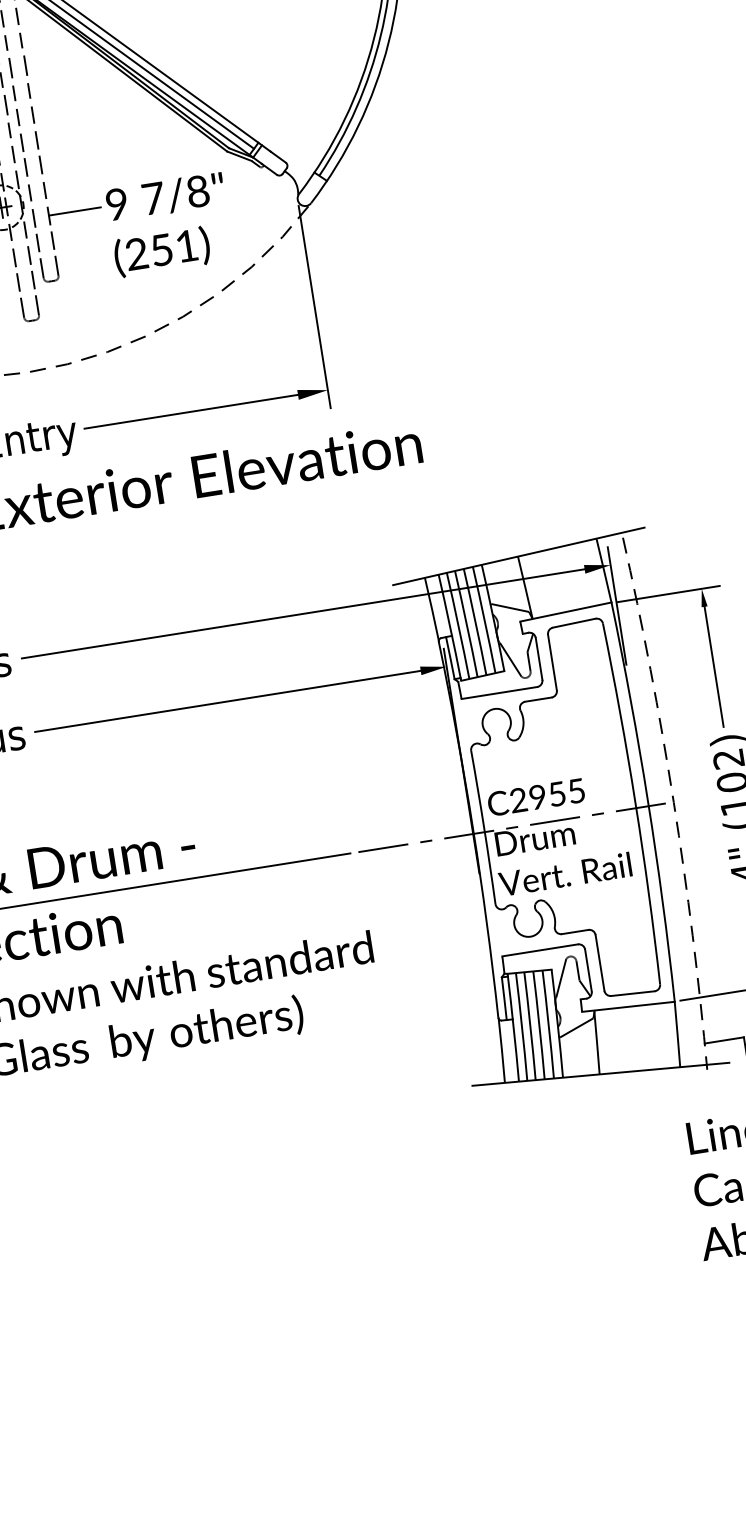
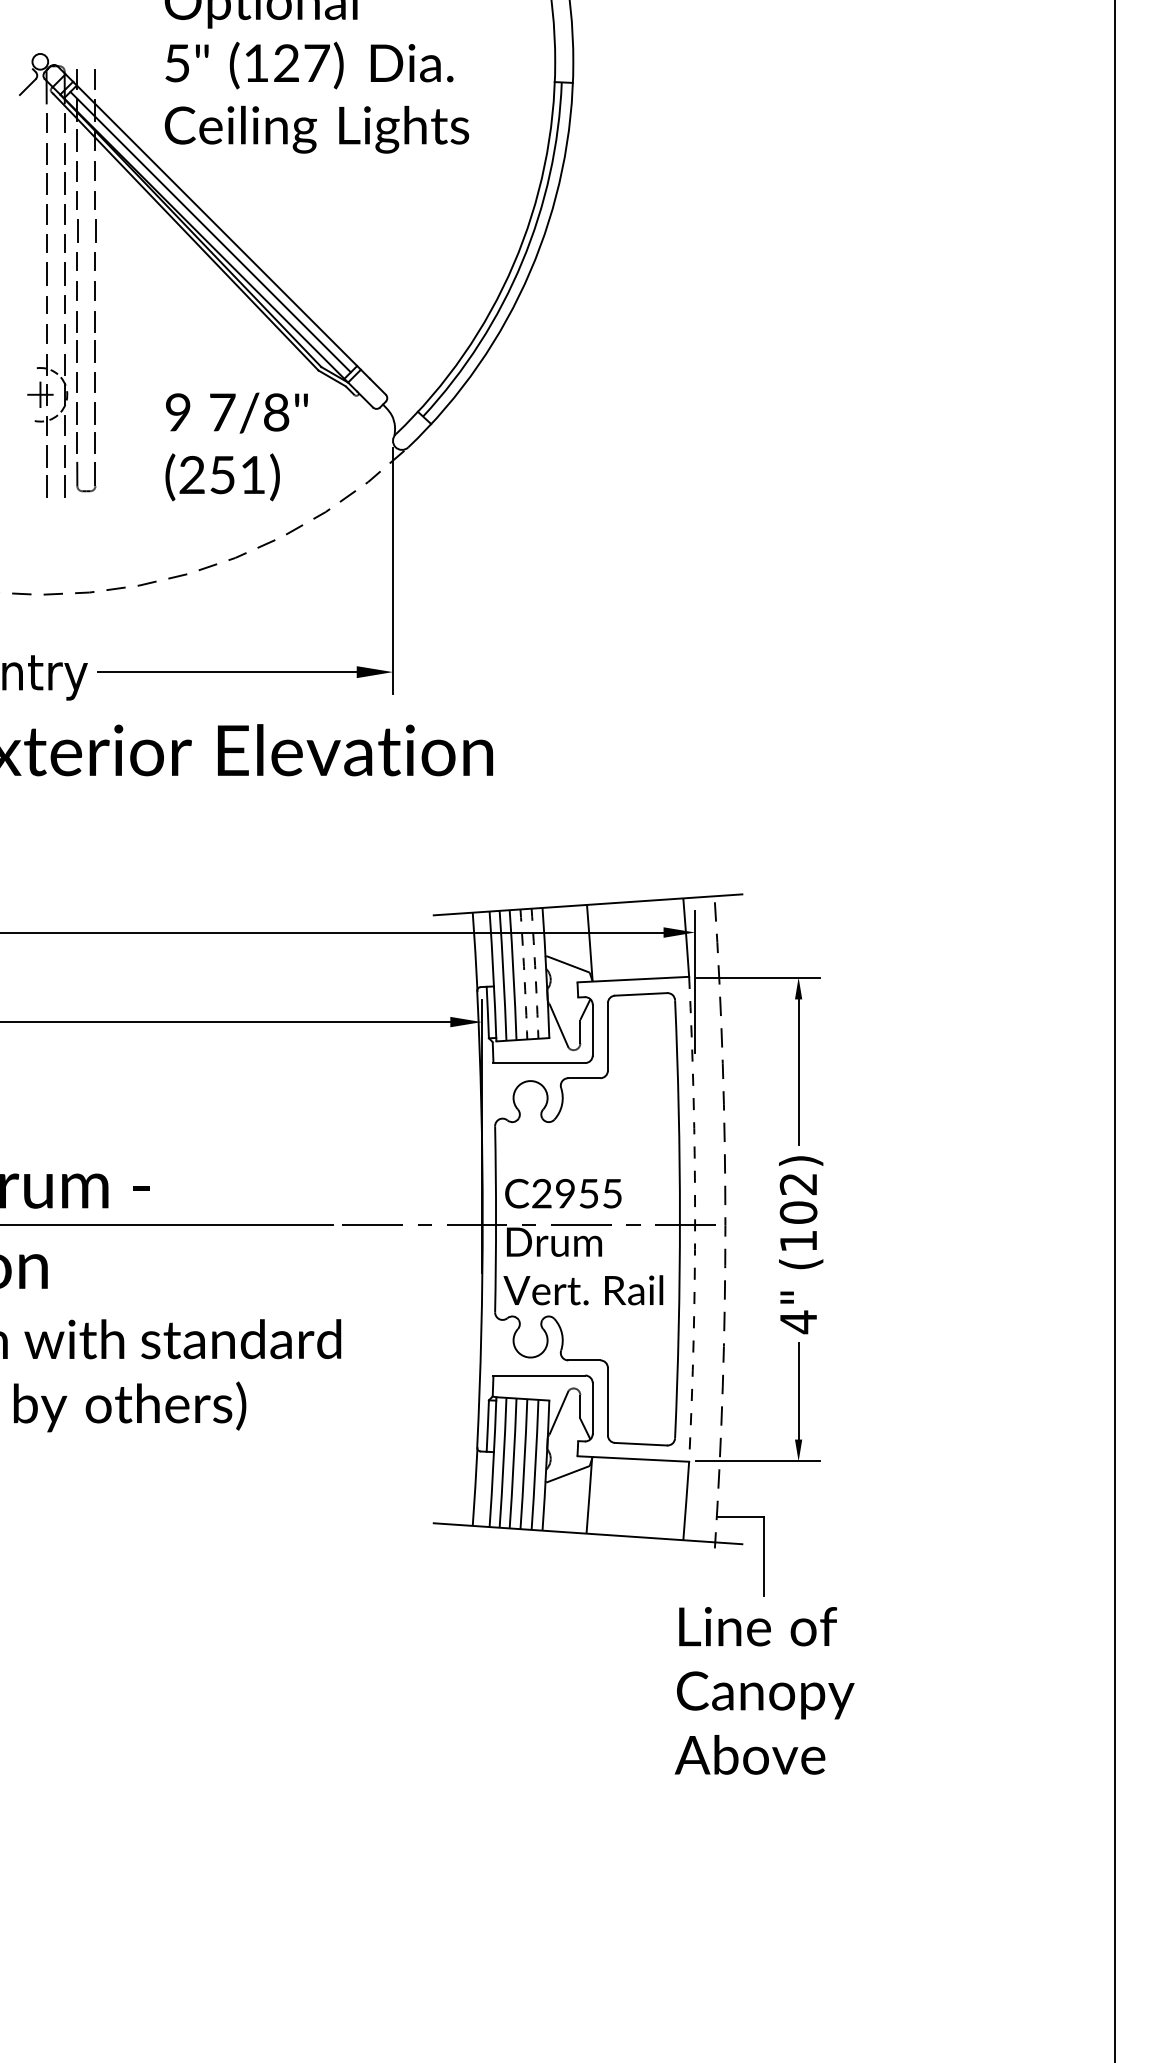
line: (74, 211) -> (126, 412), removed
part: (23, 310) -> (47, 520), removed
arc: (484, 619) -> (535, 973), solid -> dashed
arc: (475, 622) -> (524, 974), solid -> dashed
arc: (648, 801) -> (695, 1219), solid -> dashed

